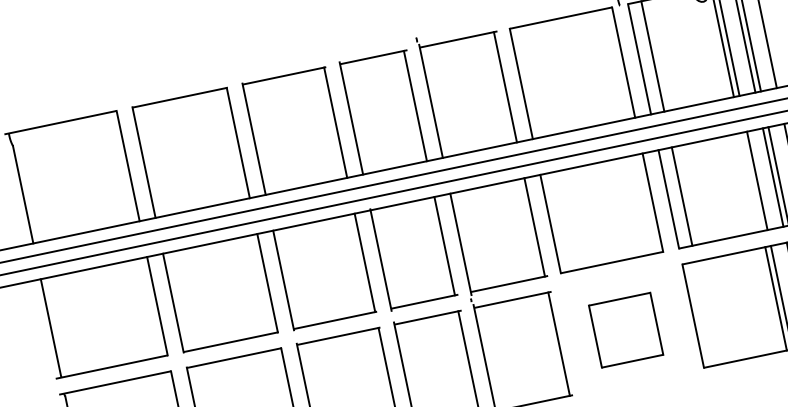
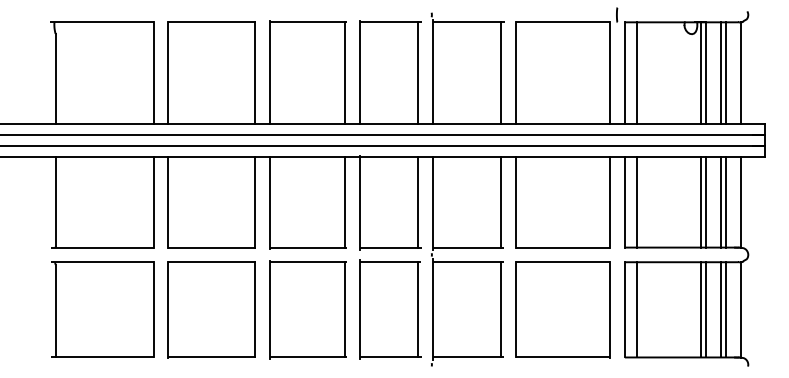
line: (751, 181) -> (701, 201), added
line: (706, 312) -> (637, 309), added
part: (625, 329) -> (562, 309), size x1.67

